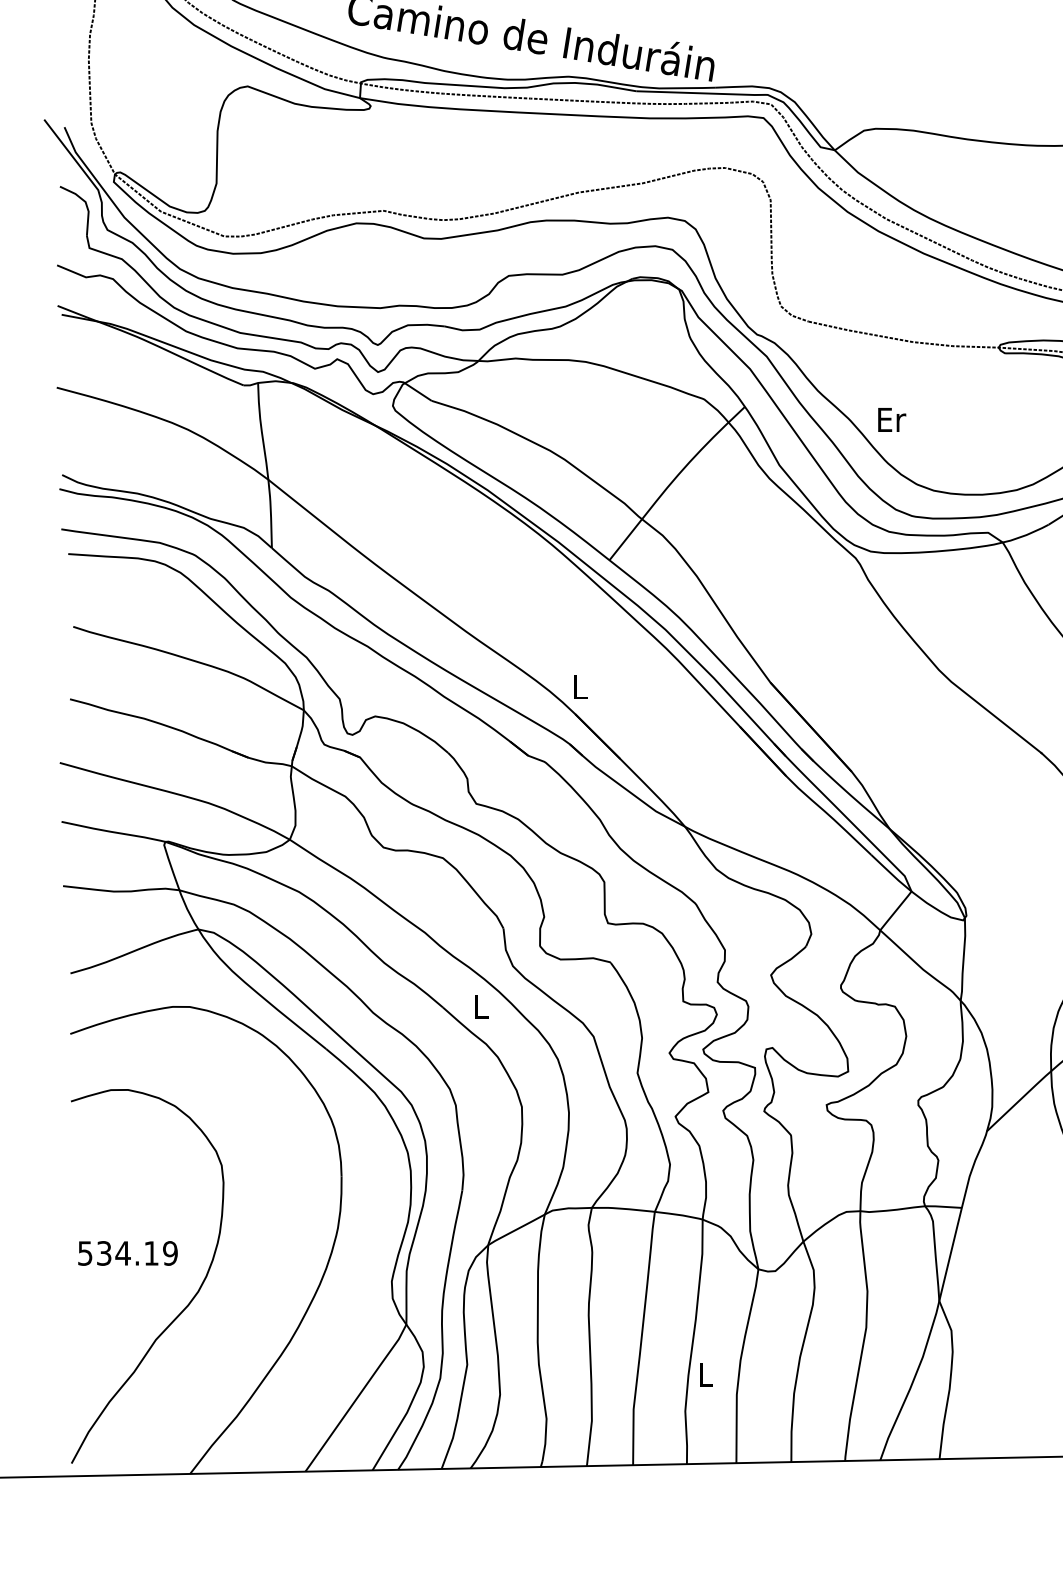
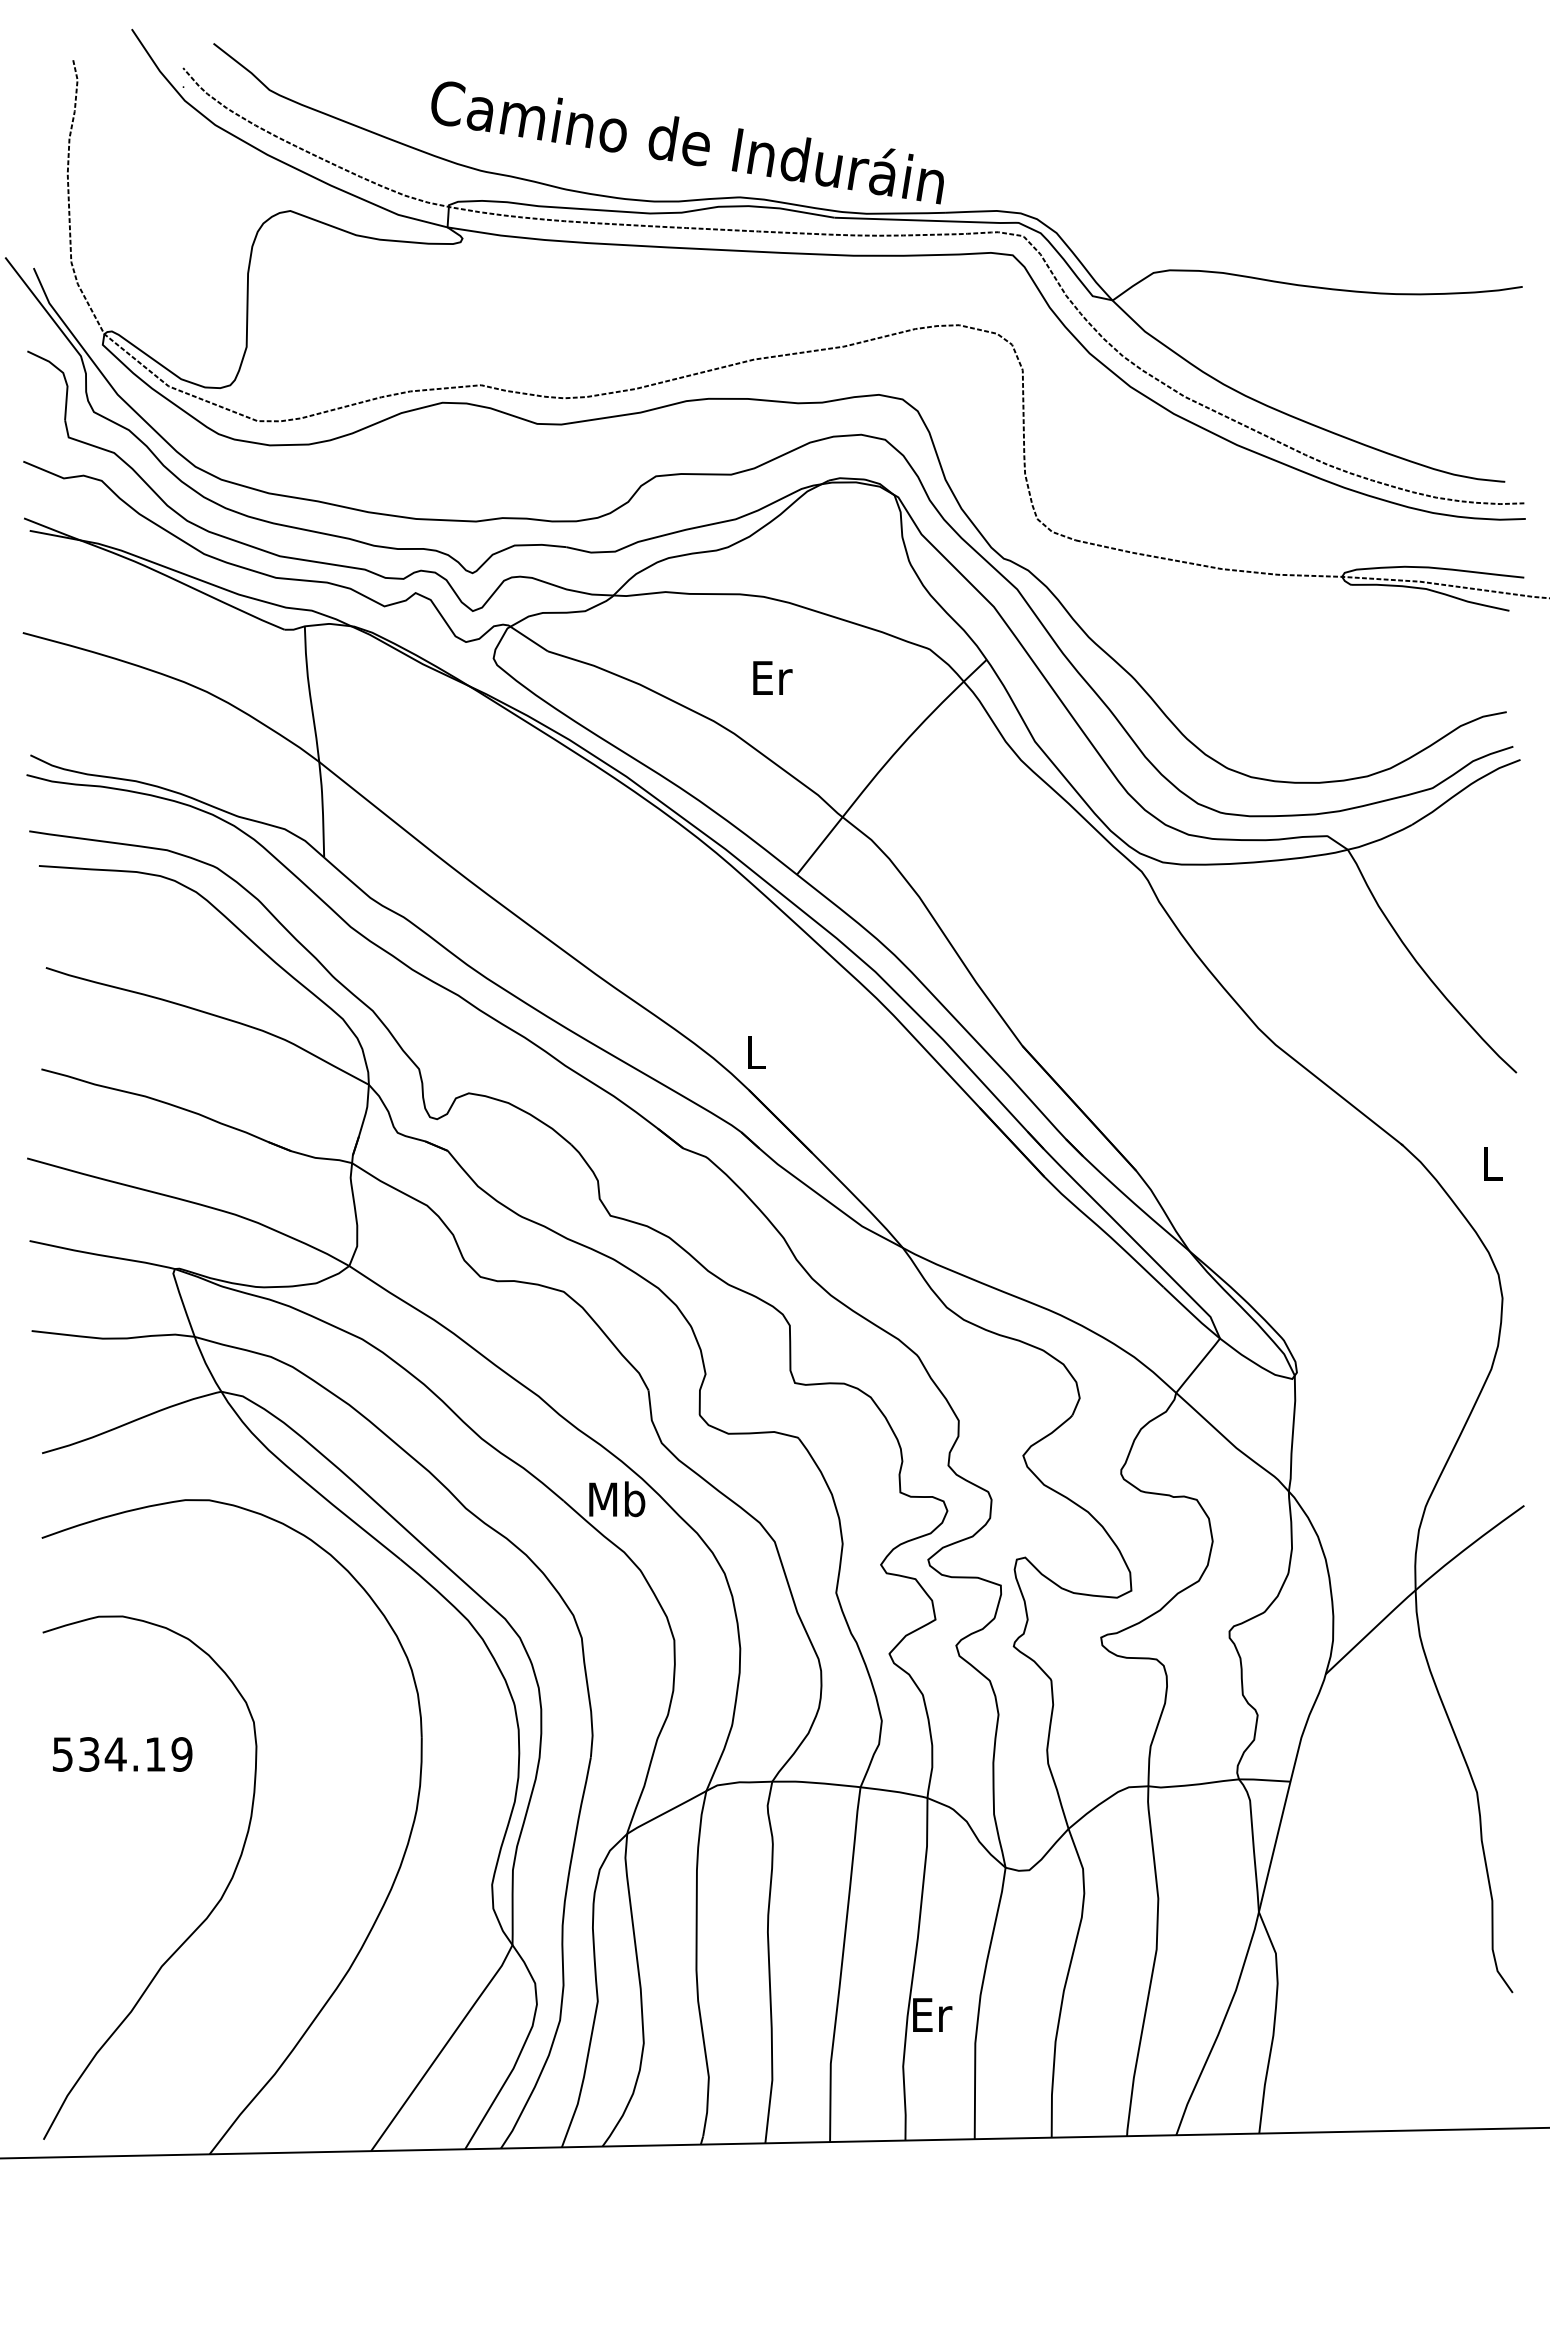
text: (891, 419) -> (772, 677), moved
text: (481, 1006) -> (617, 1499), L -> Mb
text: (127, 1253) -> (122, 1754), moved
text: (706, 1374) -> (932, 2014), L -> Er

